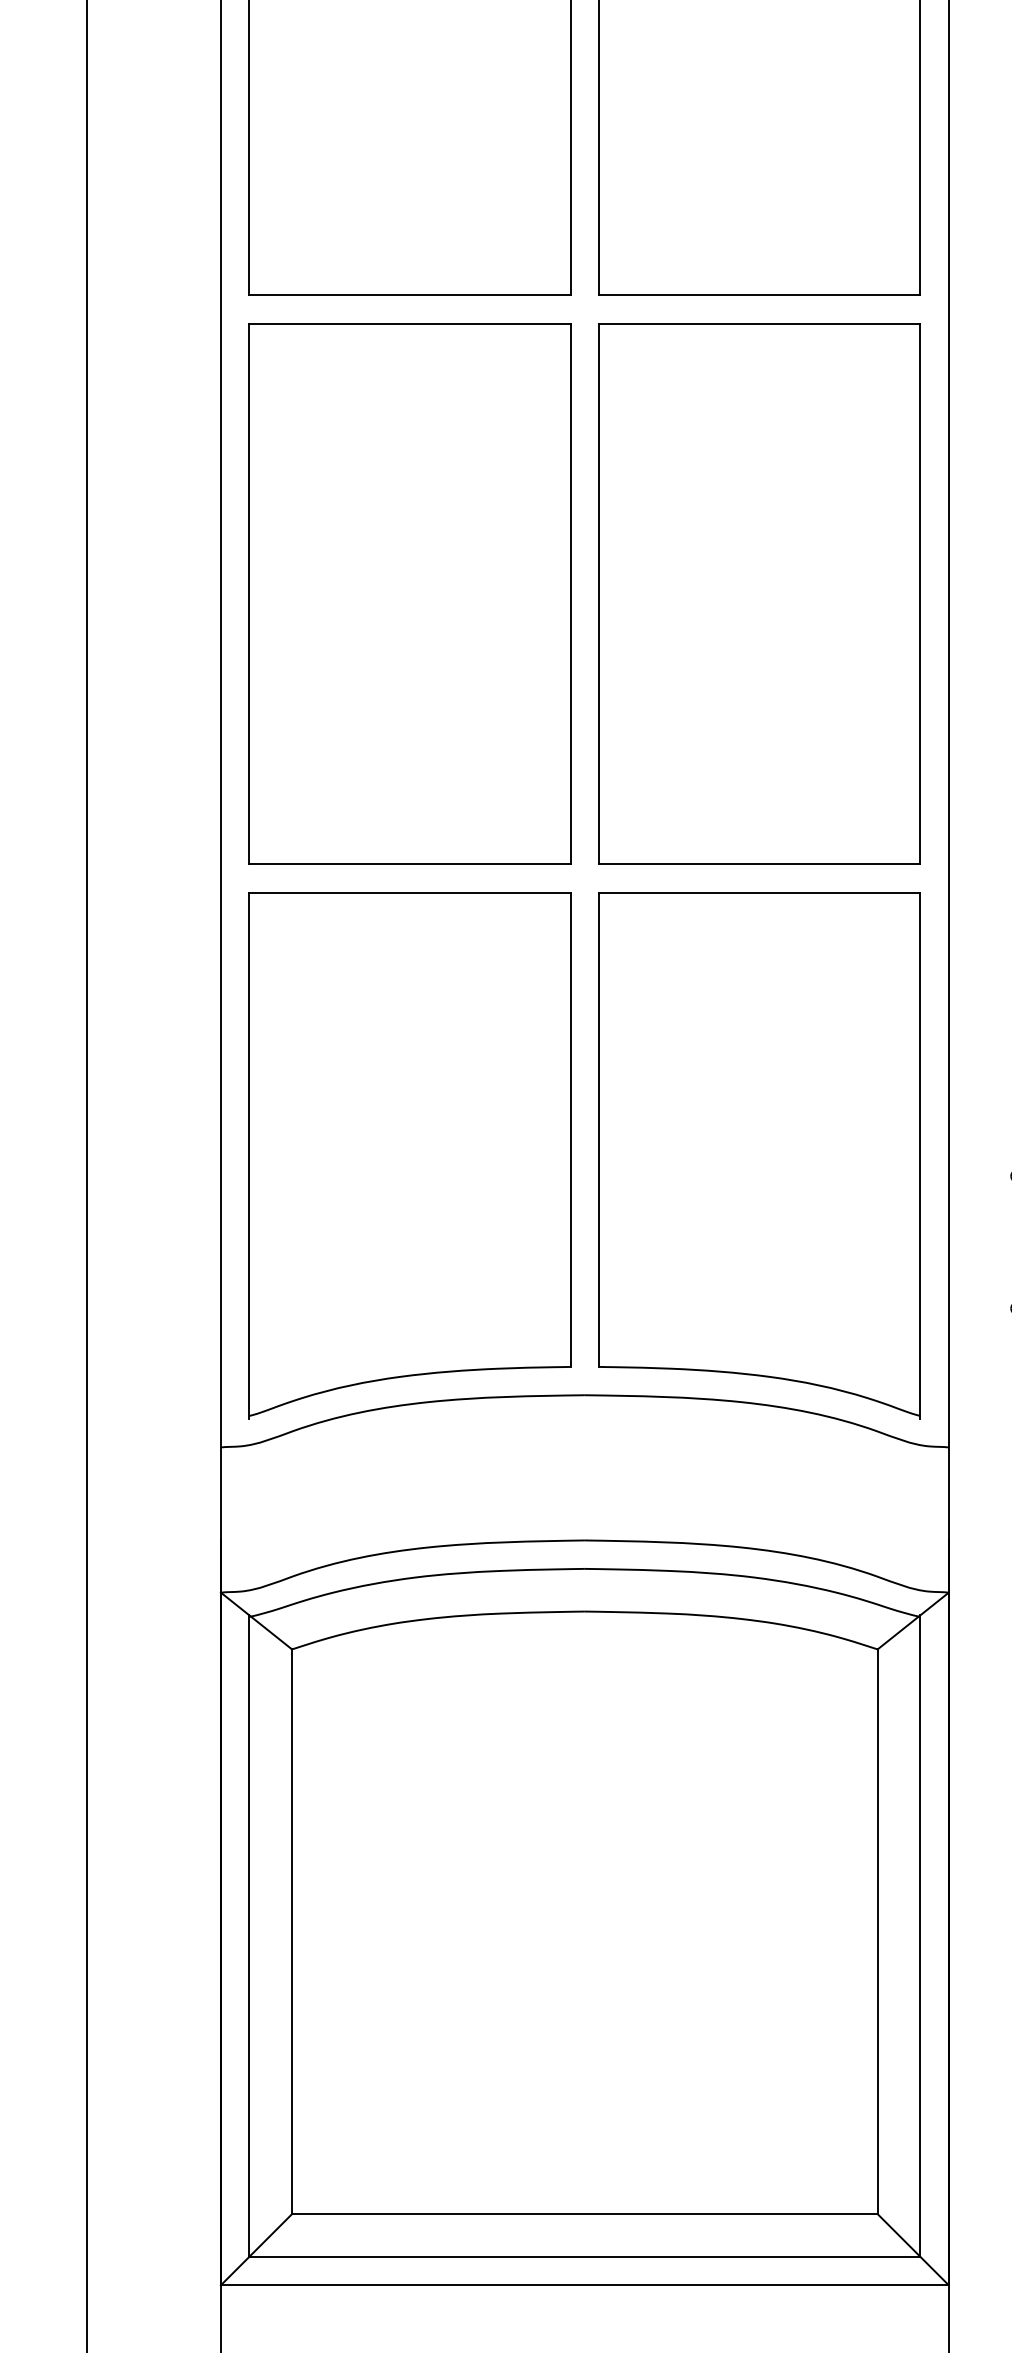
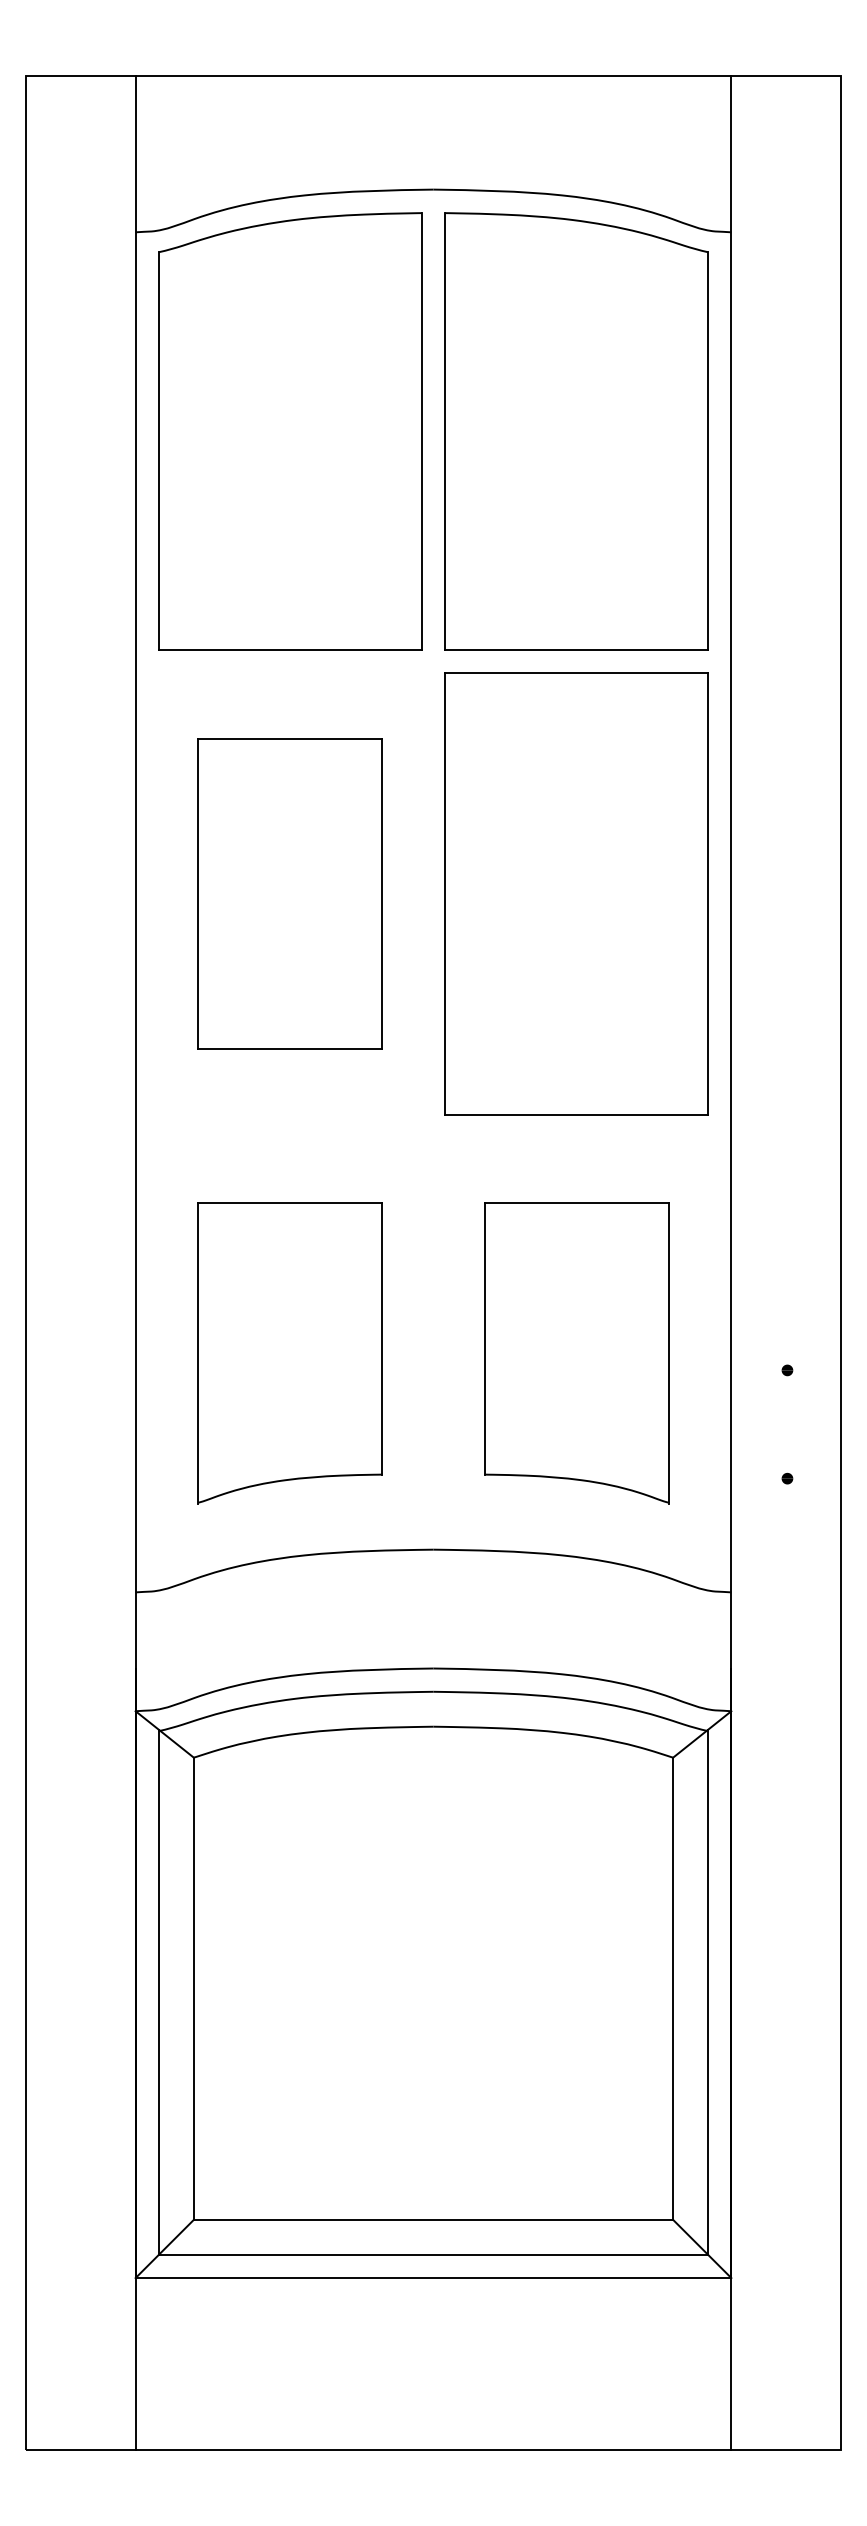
part: (410, 593) -> (290, 893), size x0.7
part: (410, 1155) -> (290, 1353), size x0.7
part: (759, 1155) -> (576, 1353), size x0.7

